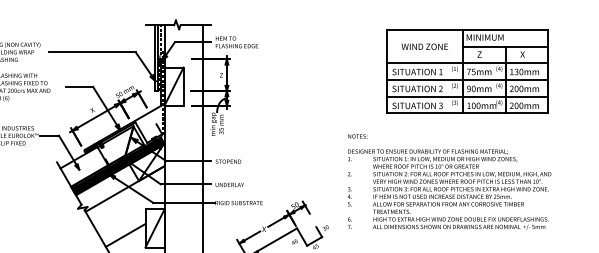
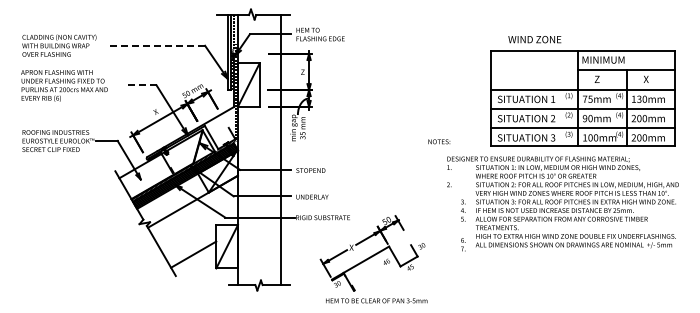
line: (92, 51) -> (155, 45), solid -> dashed
part: (466, 71) -> (582, 98), moved
line: (79, 87) -> (140, 85), solid -> dashed
text: (357, 136) -> (439, 141), moved
text: (350, 196) -> (463, 210), moved
text: (350, 223) -> (463, 244), moved

